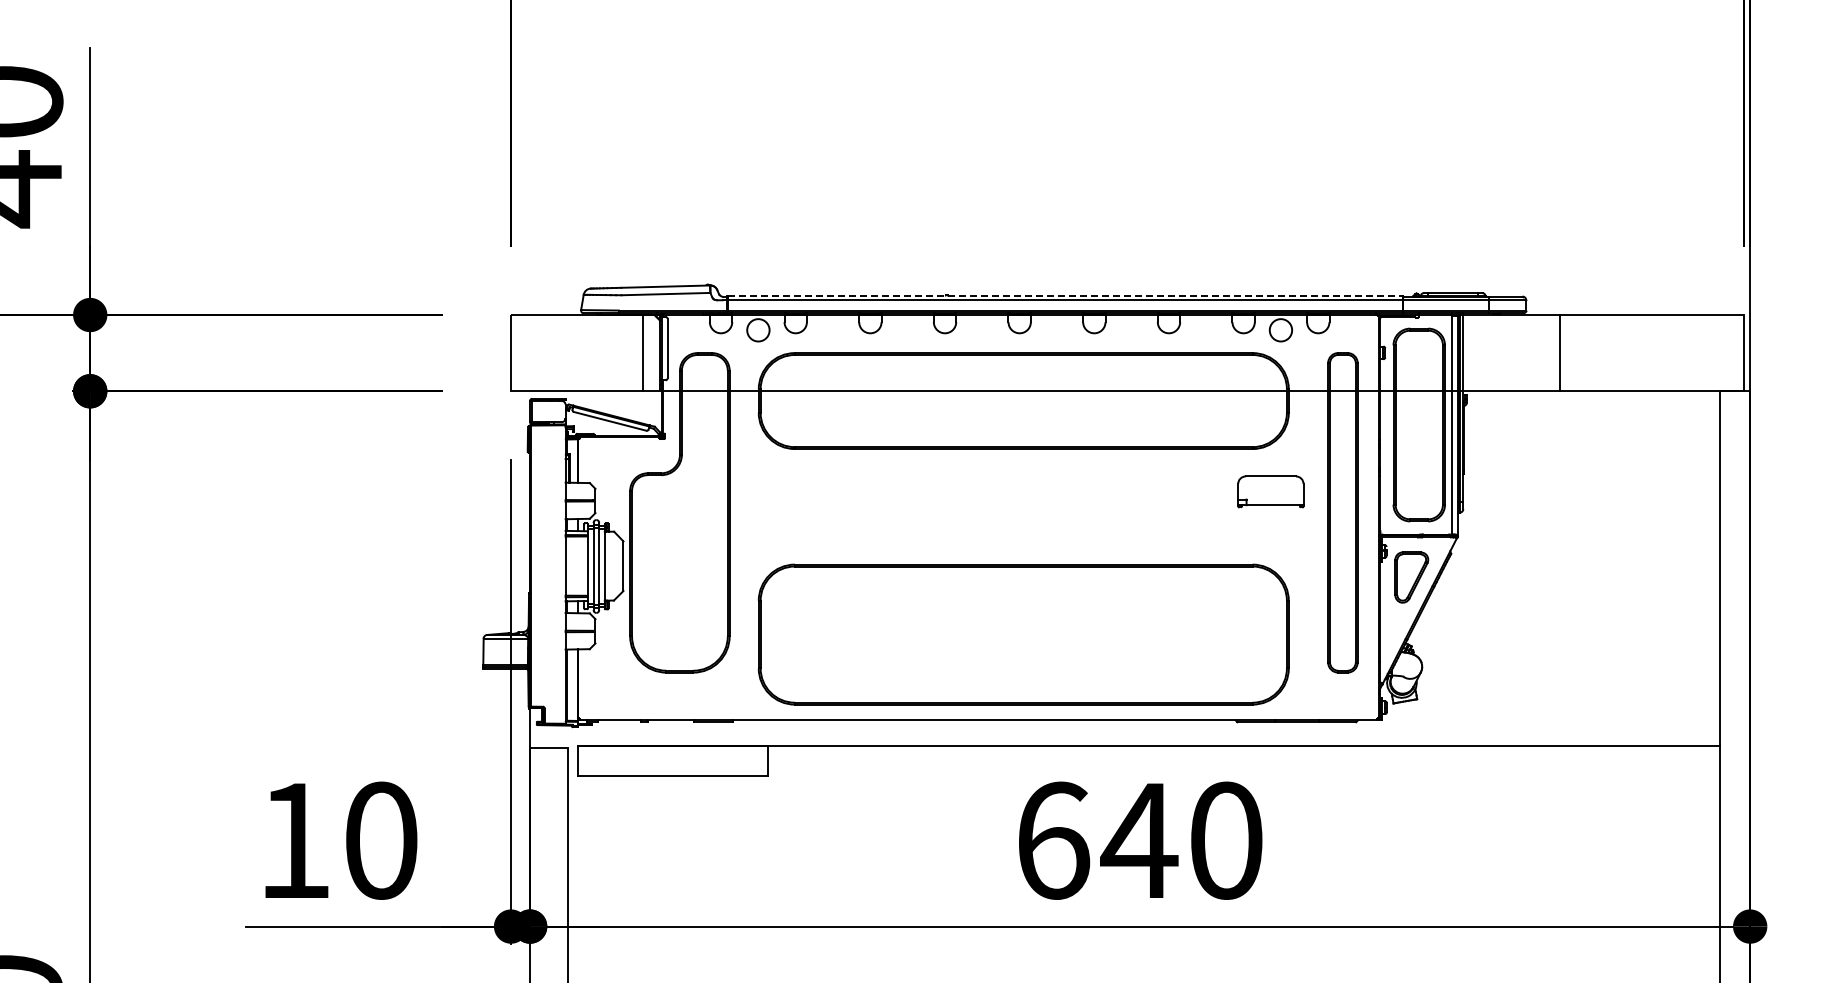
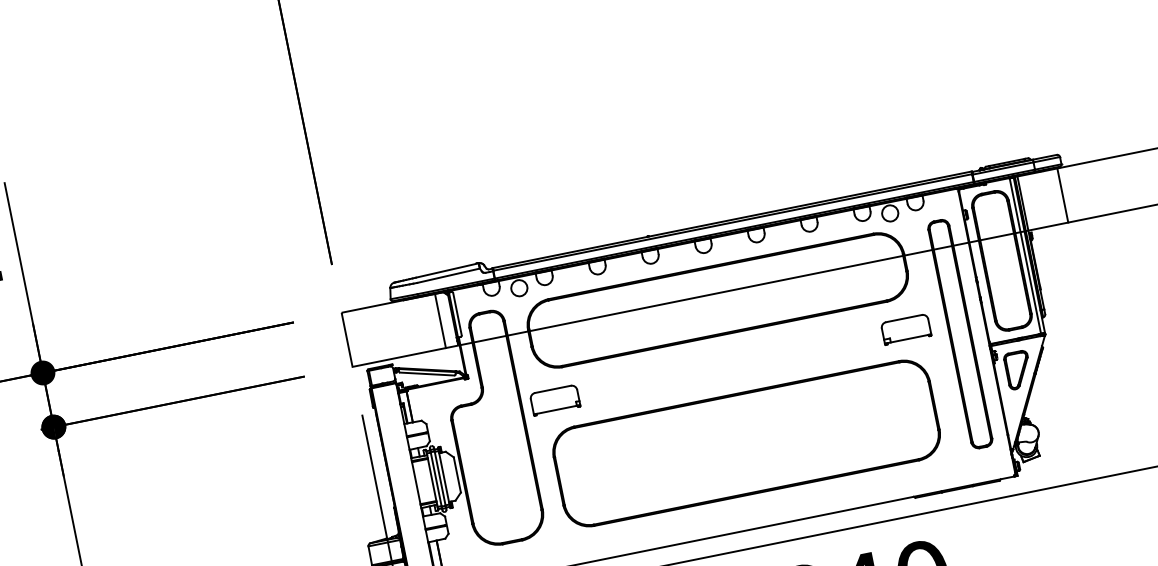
line: (1065, 295) -> (732, 219), dashed -> solid
line: (1559, 353) -> (1062, 195), moved
part: (775, 491) -> (554, 400), added
part: (1023, 634) -> (746, 443), moved

